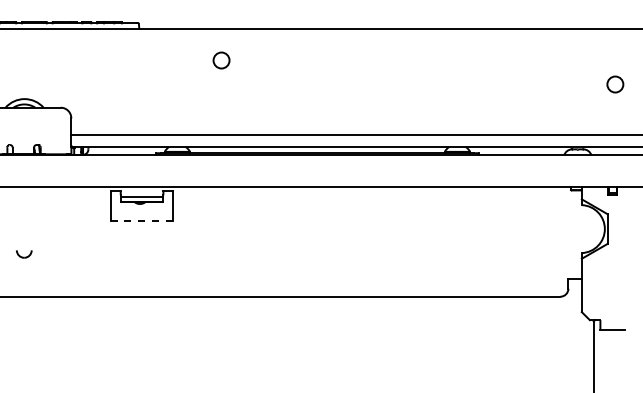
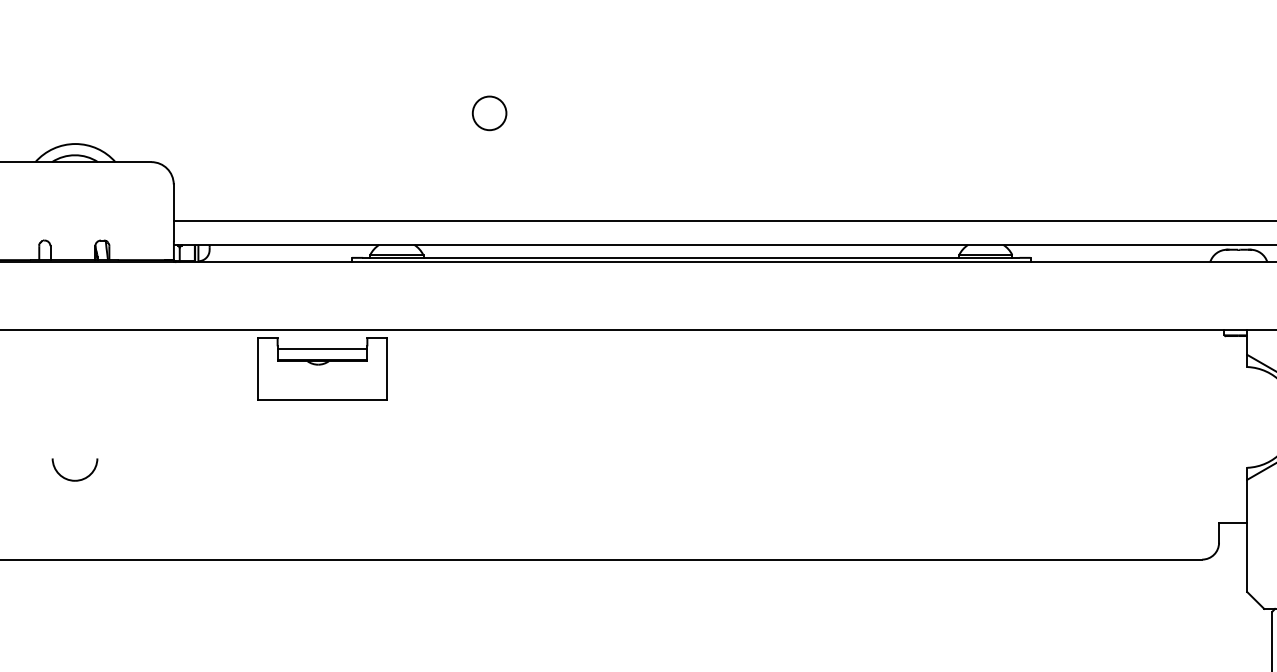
circle: (221, 60) -> (489, 113), moved
line: (142, 220) -> (323, 399), dashed -> solid
part: (23, 254) -> (73, 470), size x1.43

